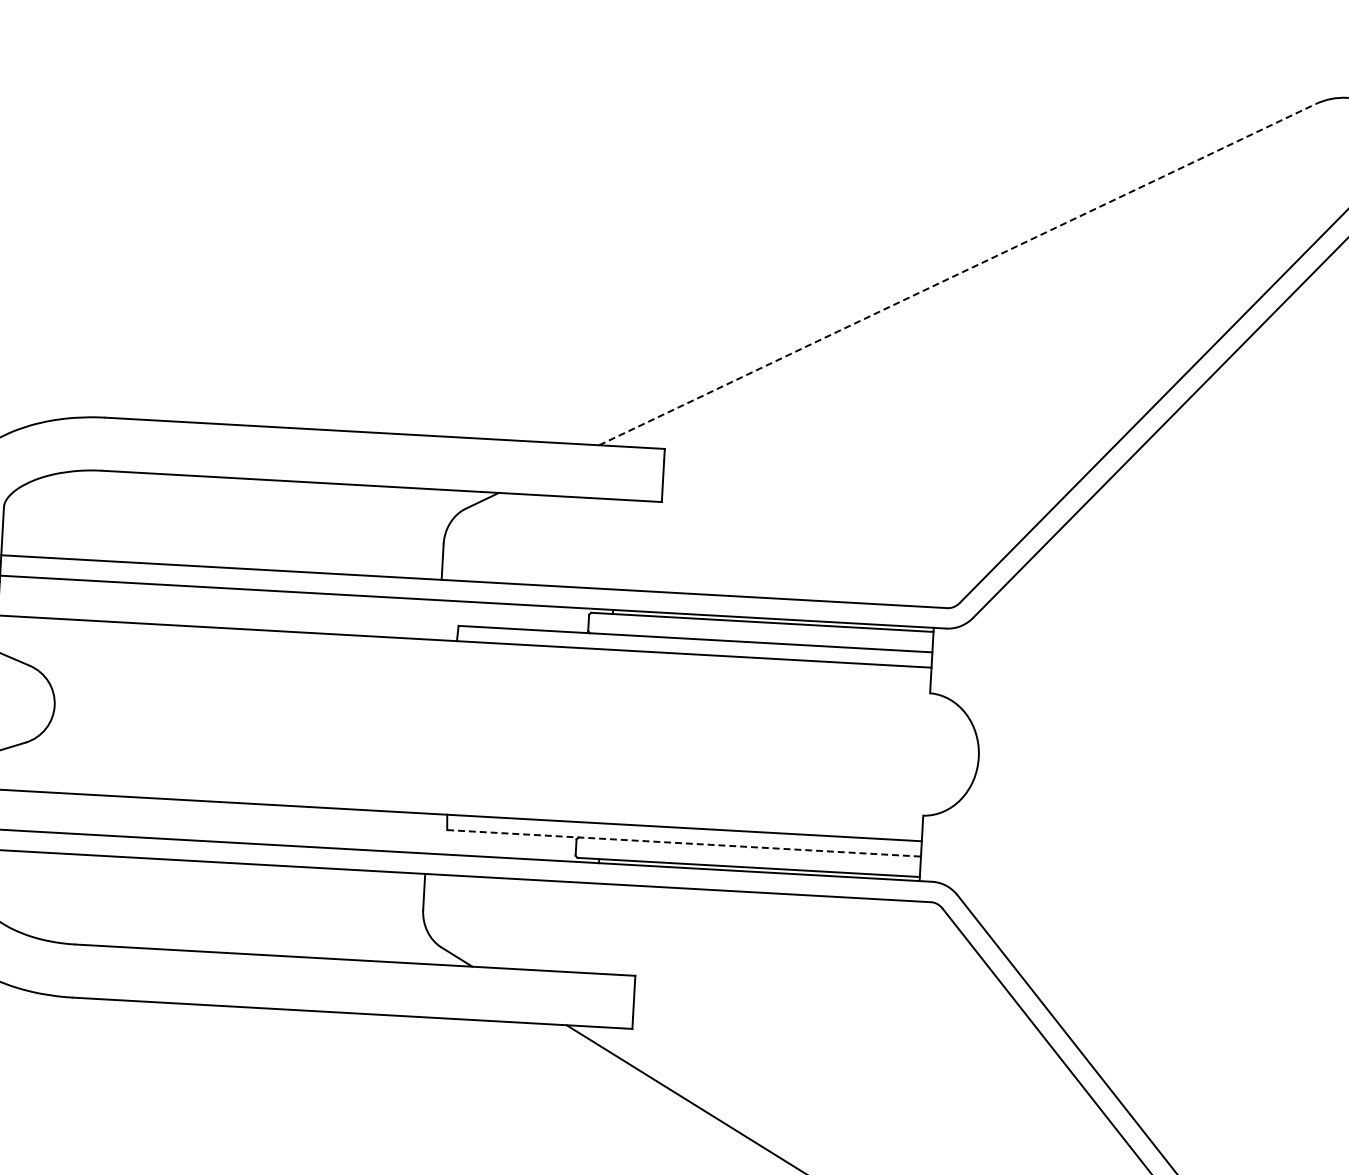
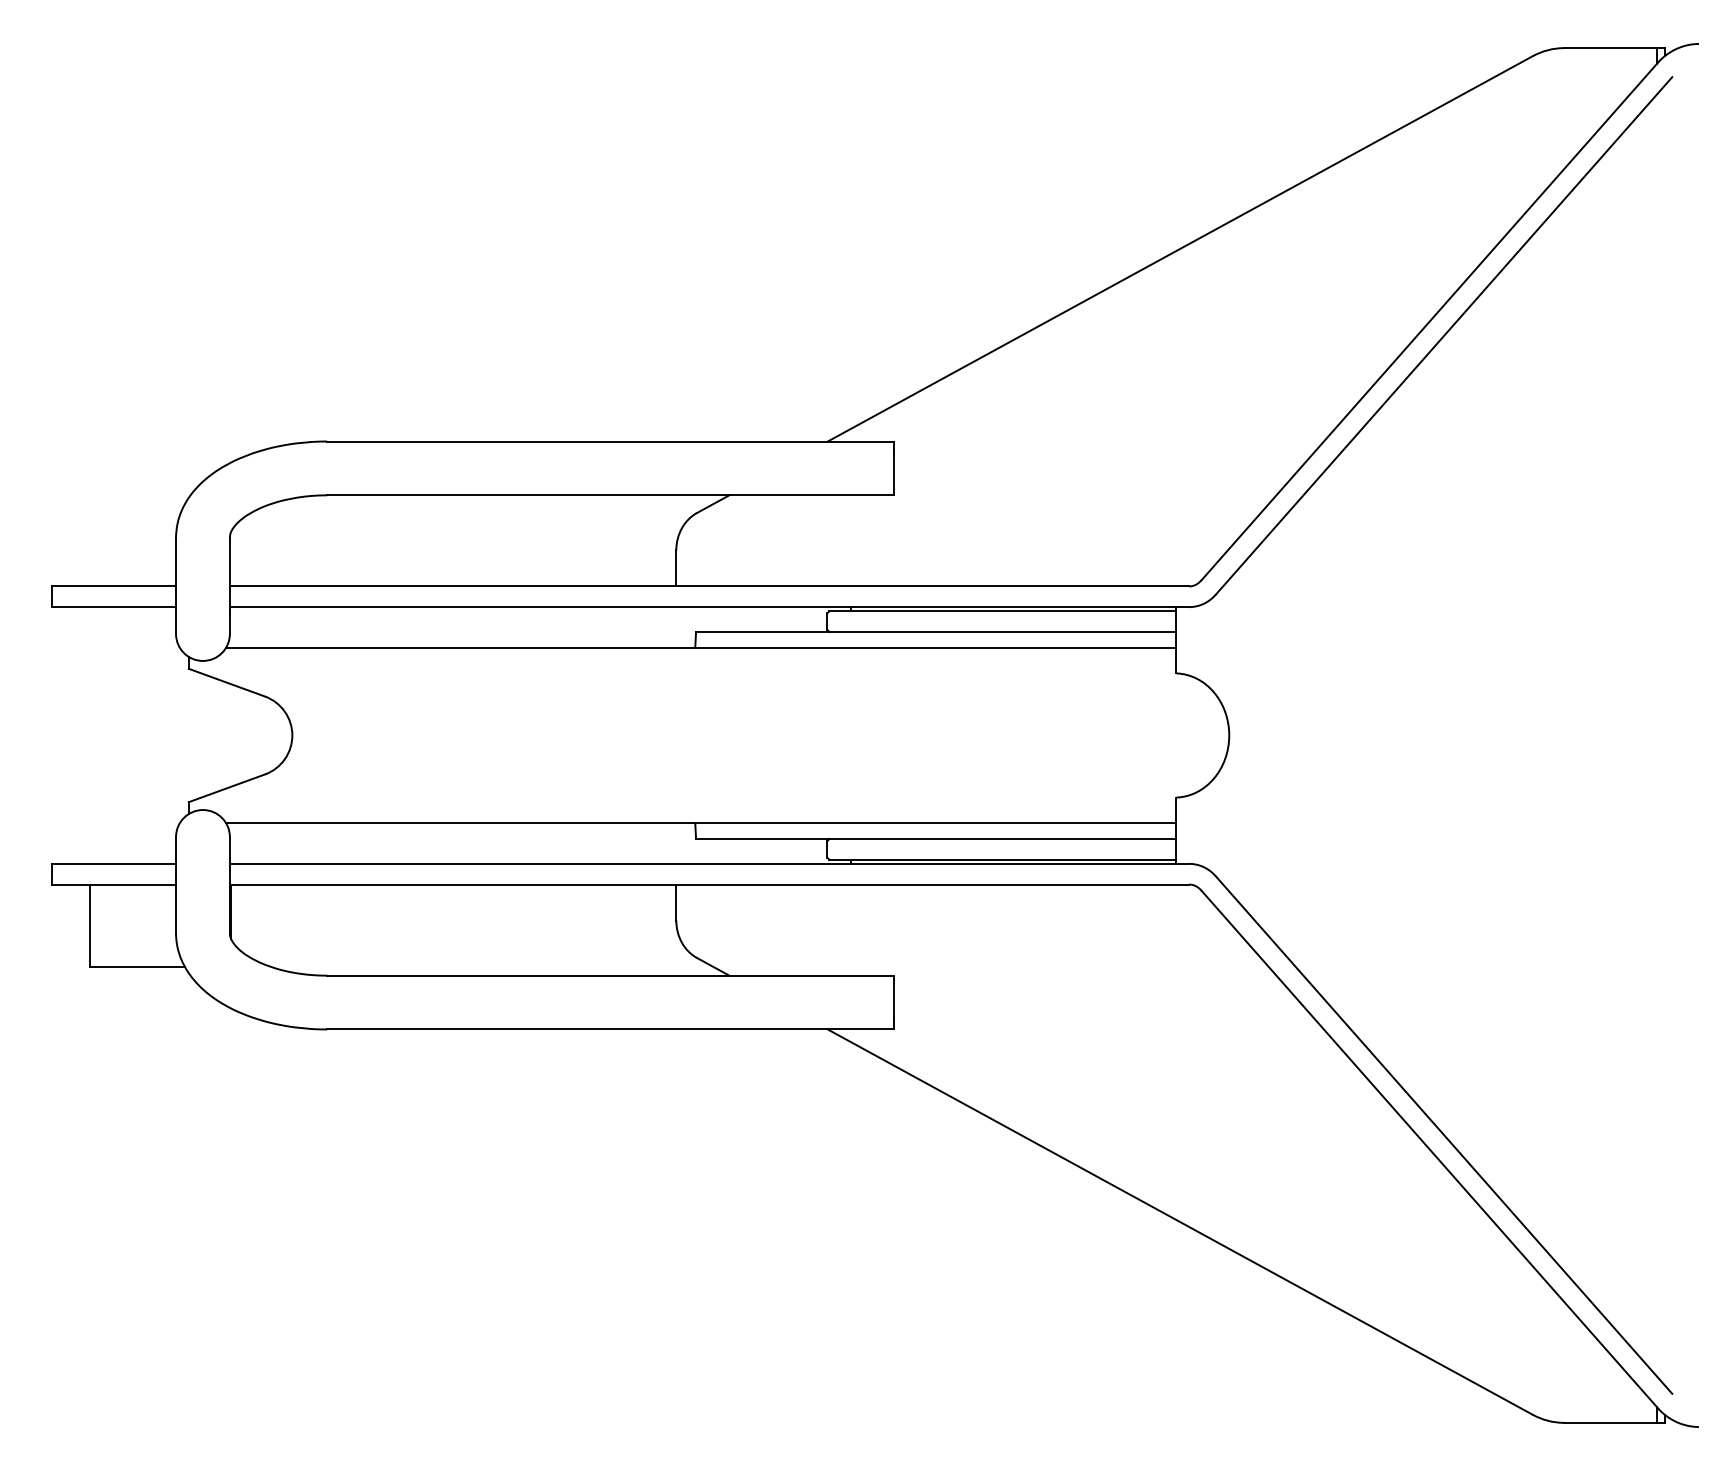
line: (957, 274) -> (1180, 248), dashed -> solid
line: (684, 843) -> (936, 839), dashed -> solid

